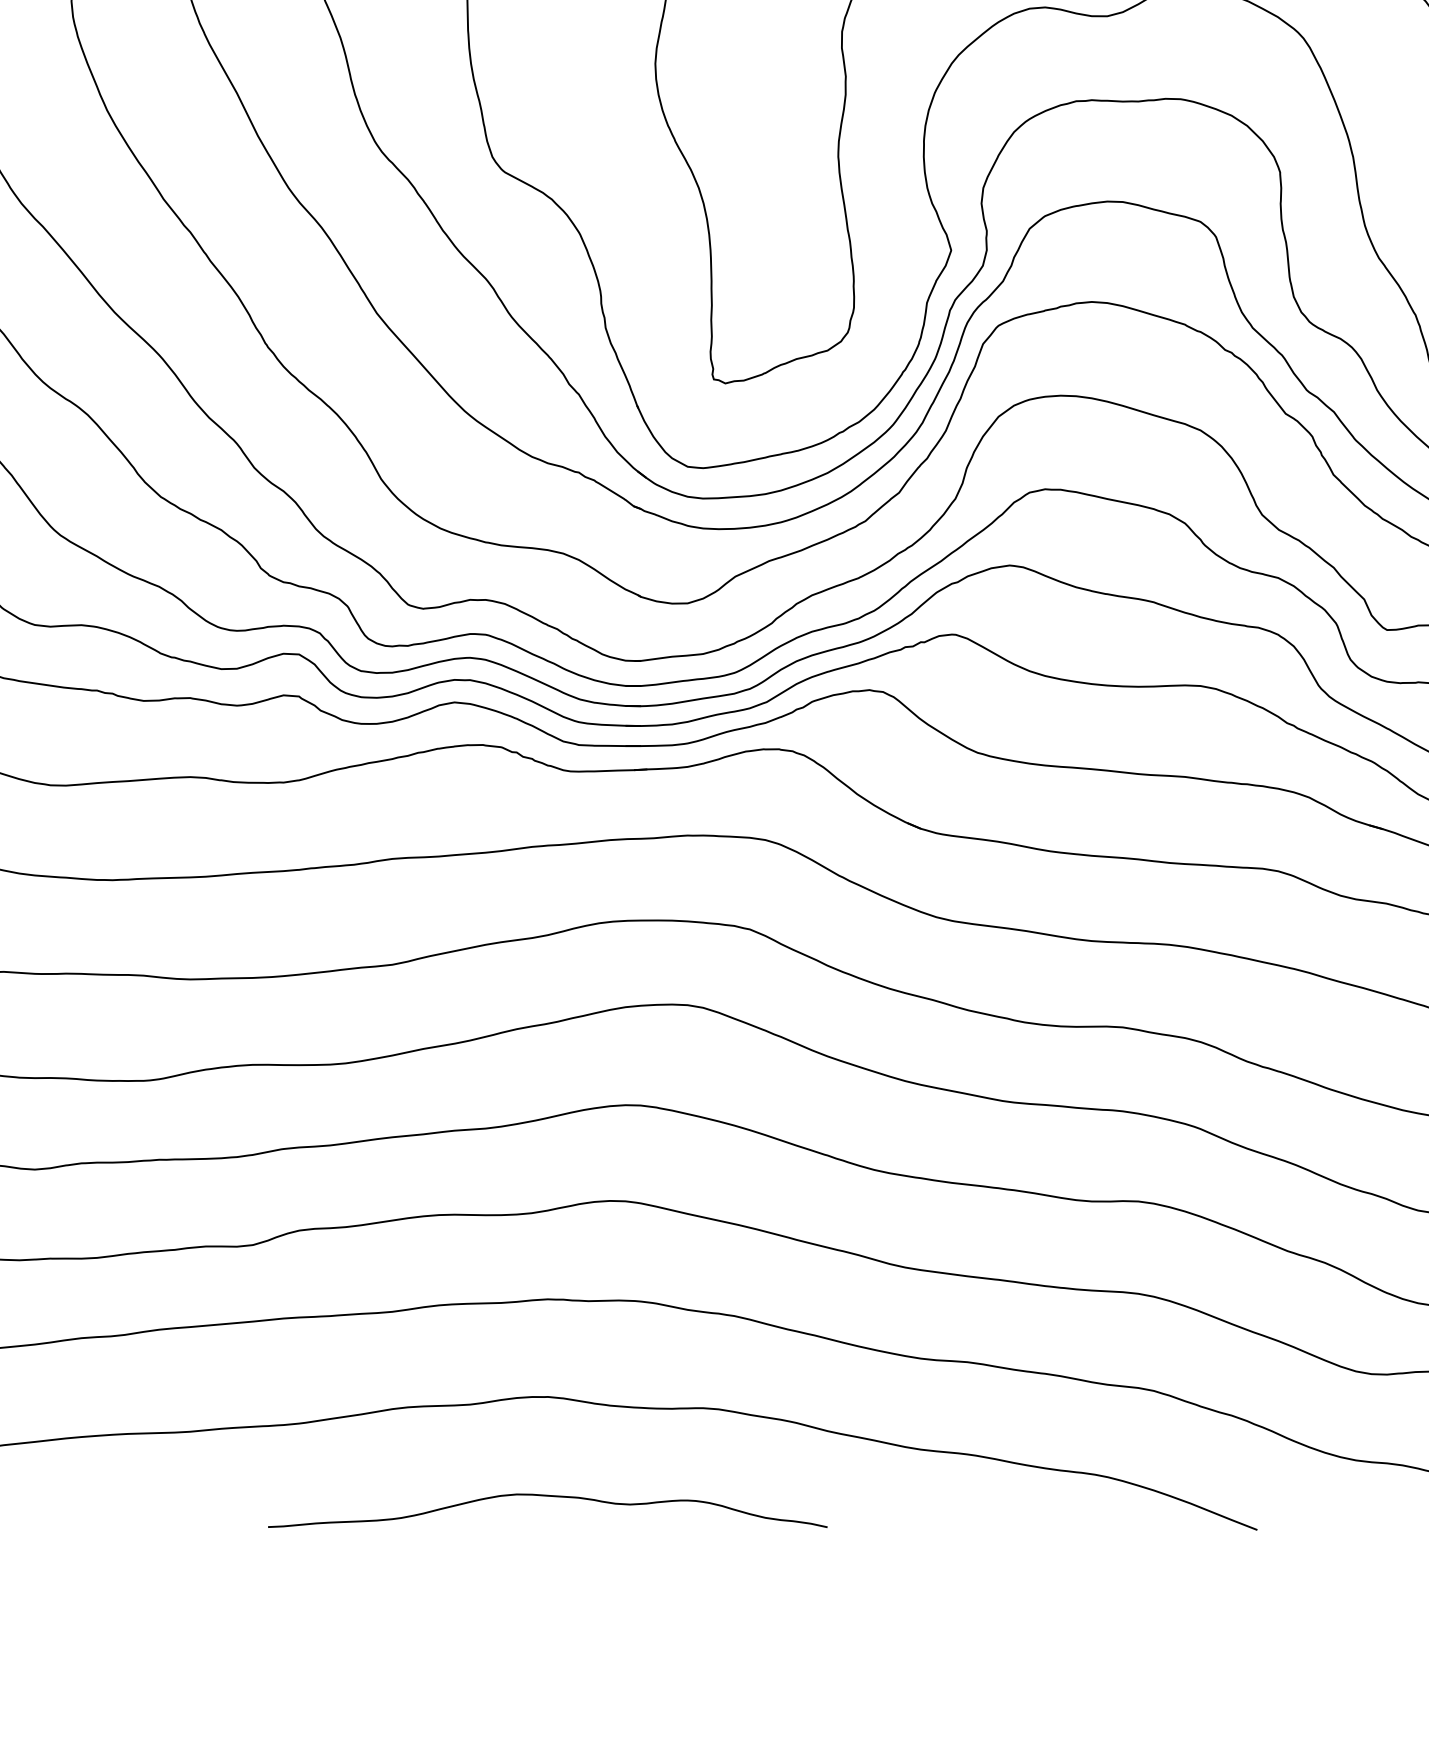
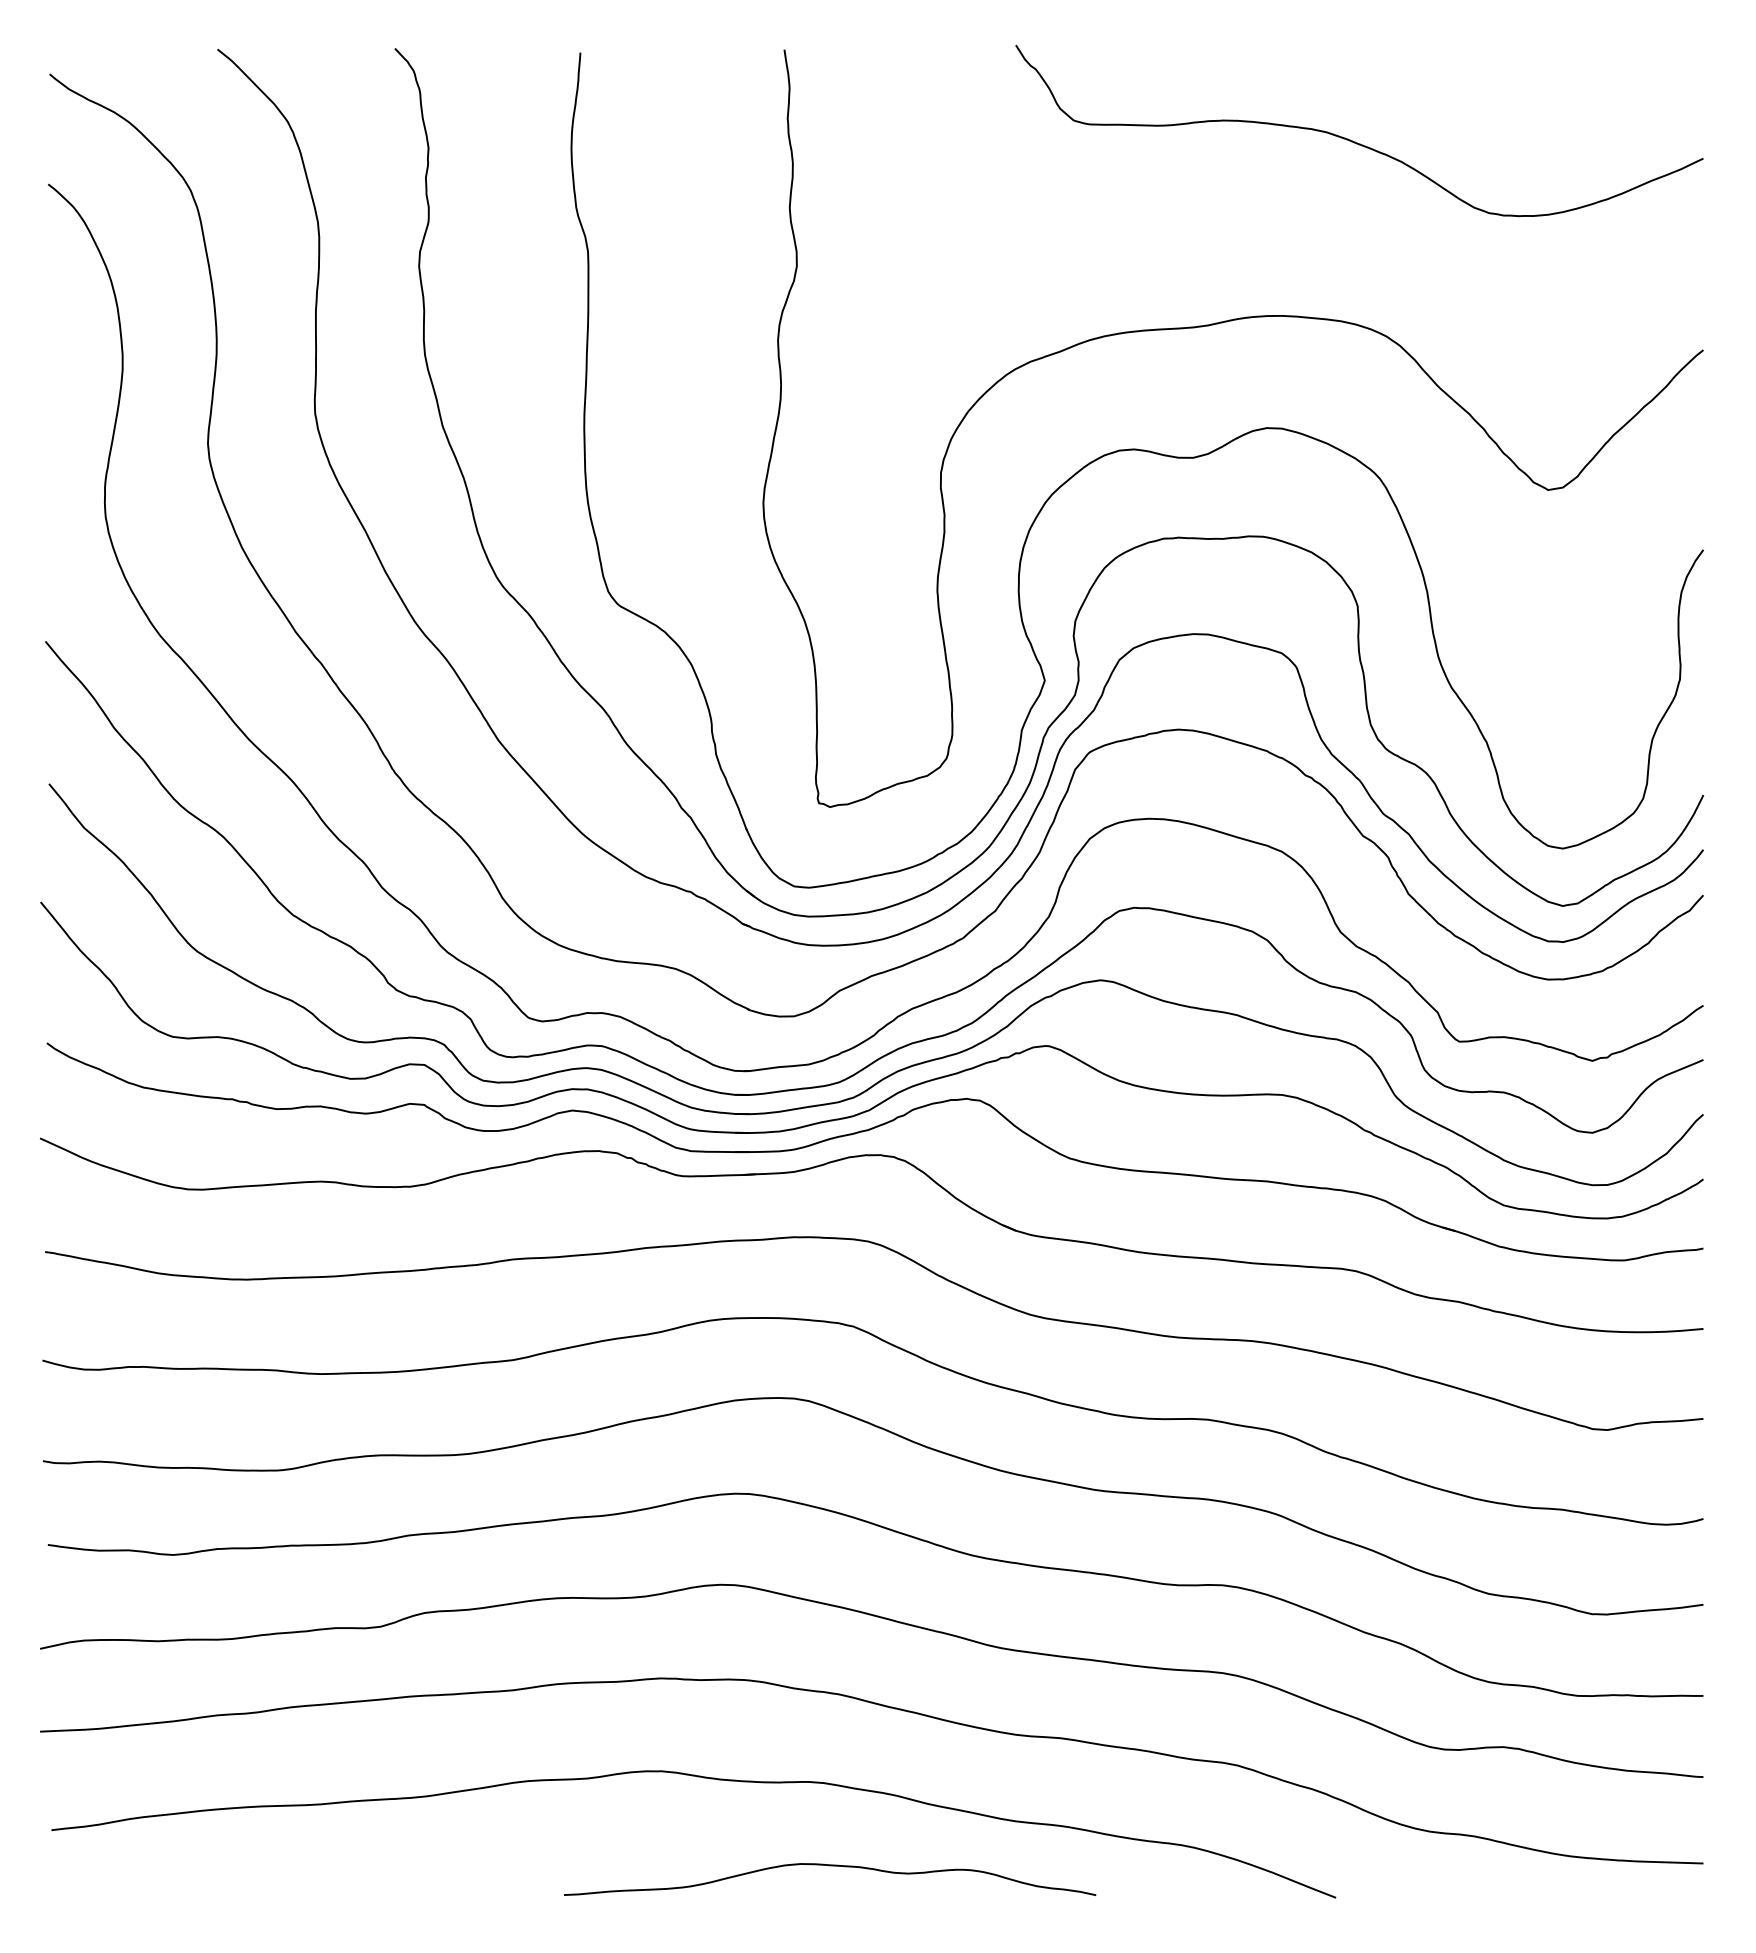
curve: (548, 1497) -> (830, 1866), moved

